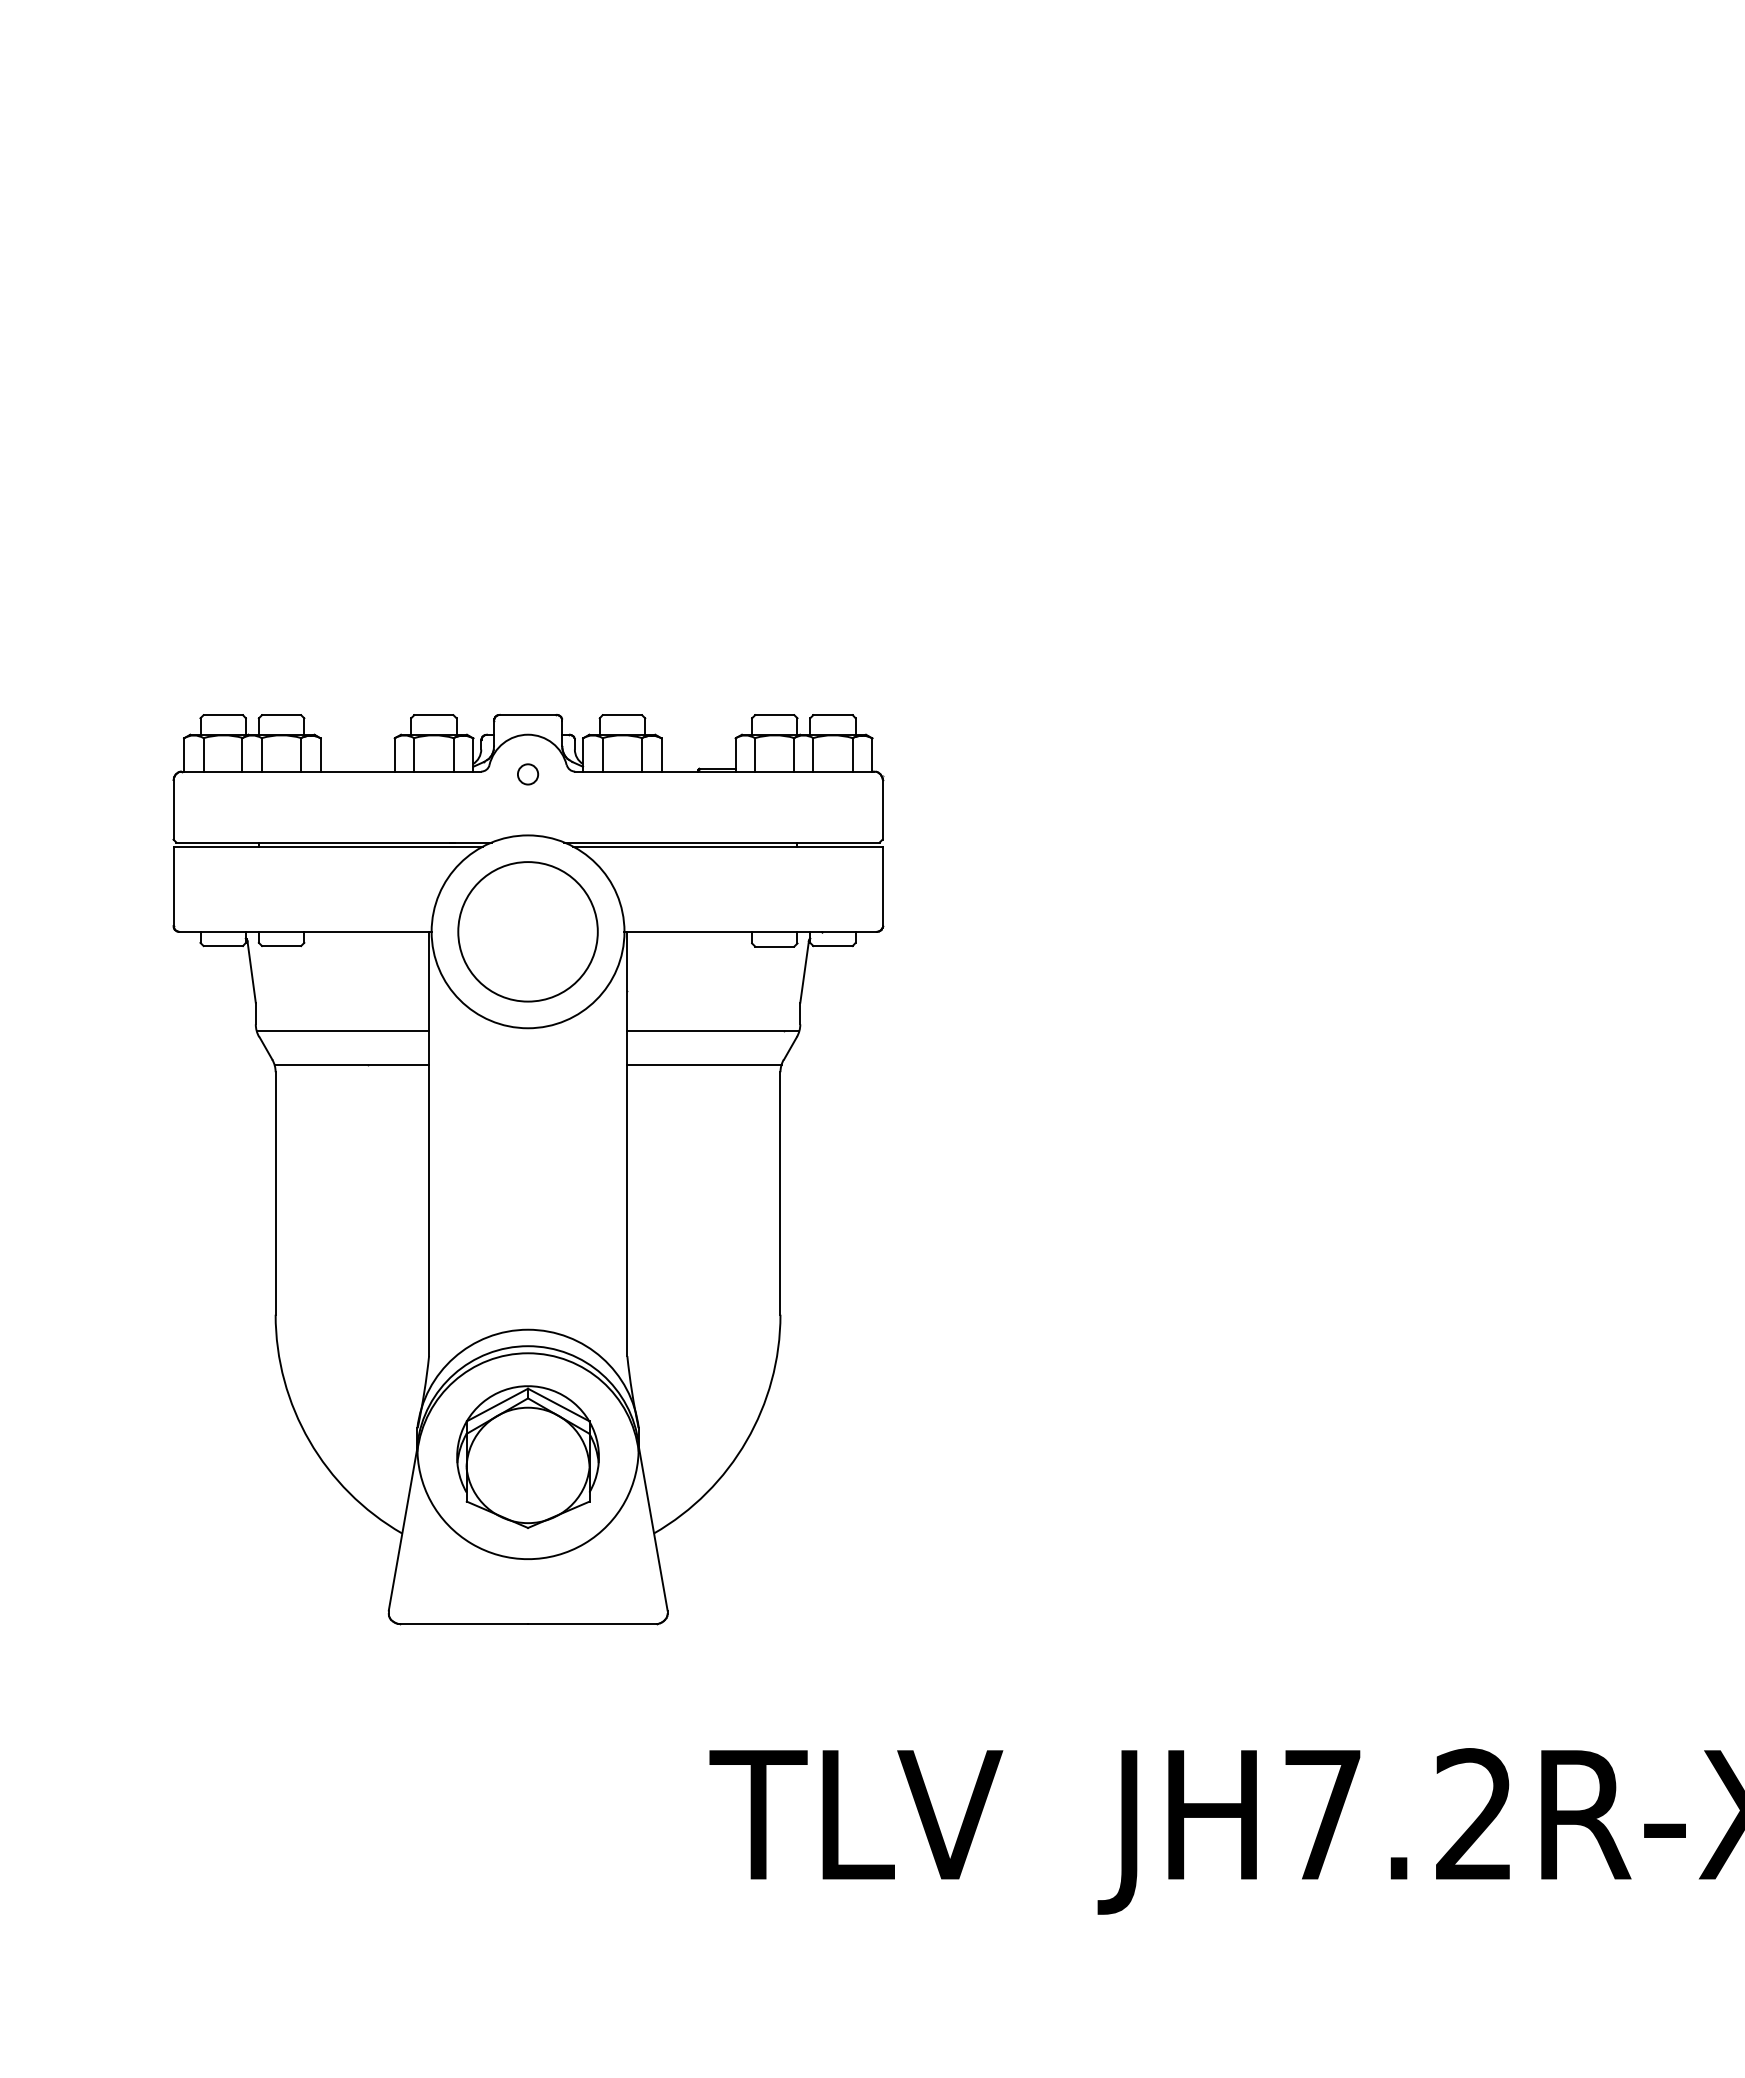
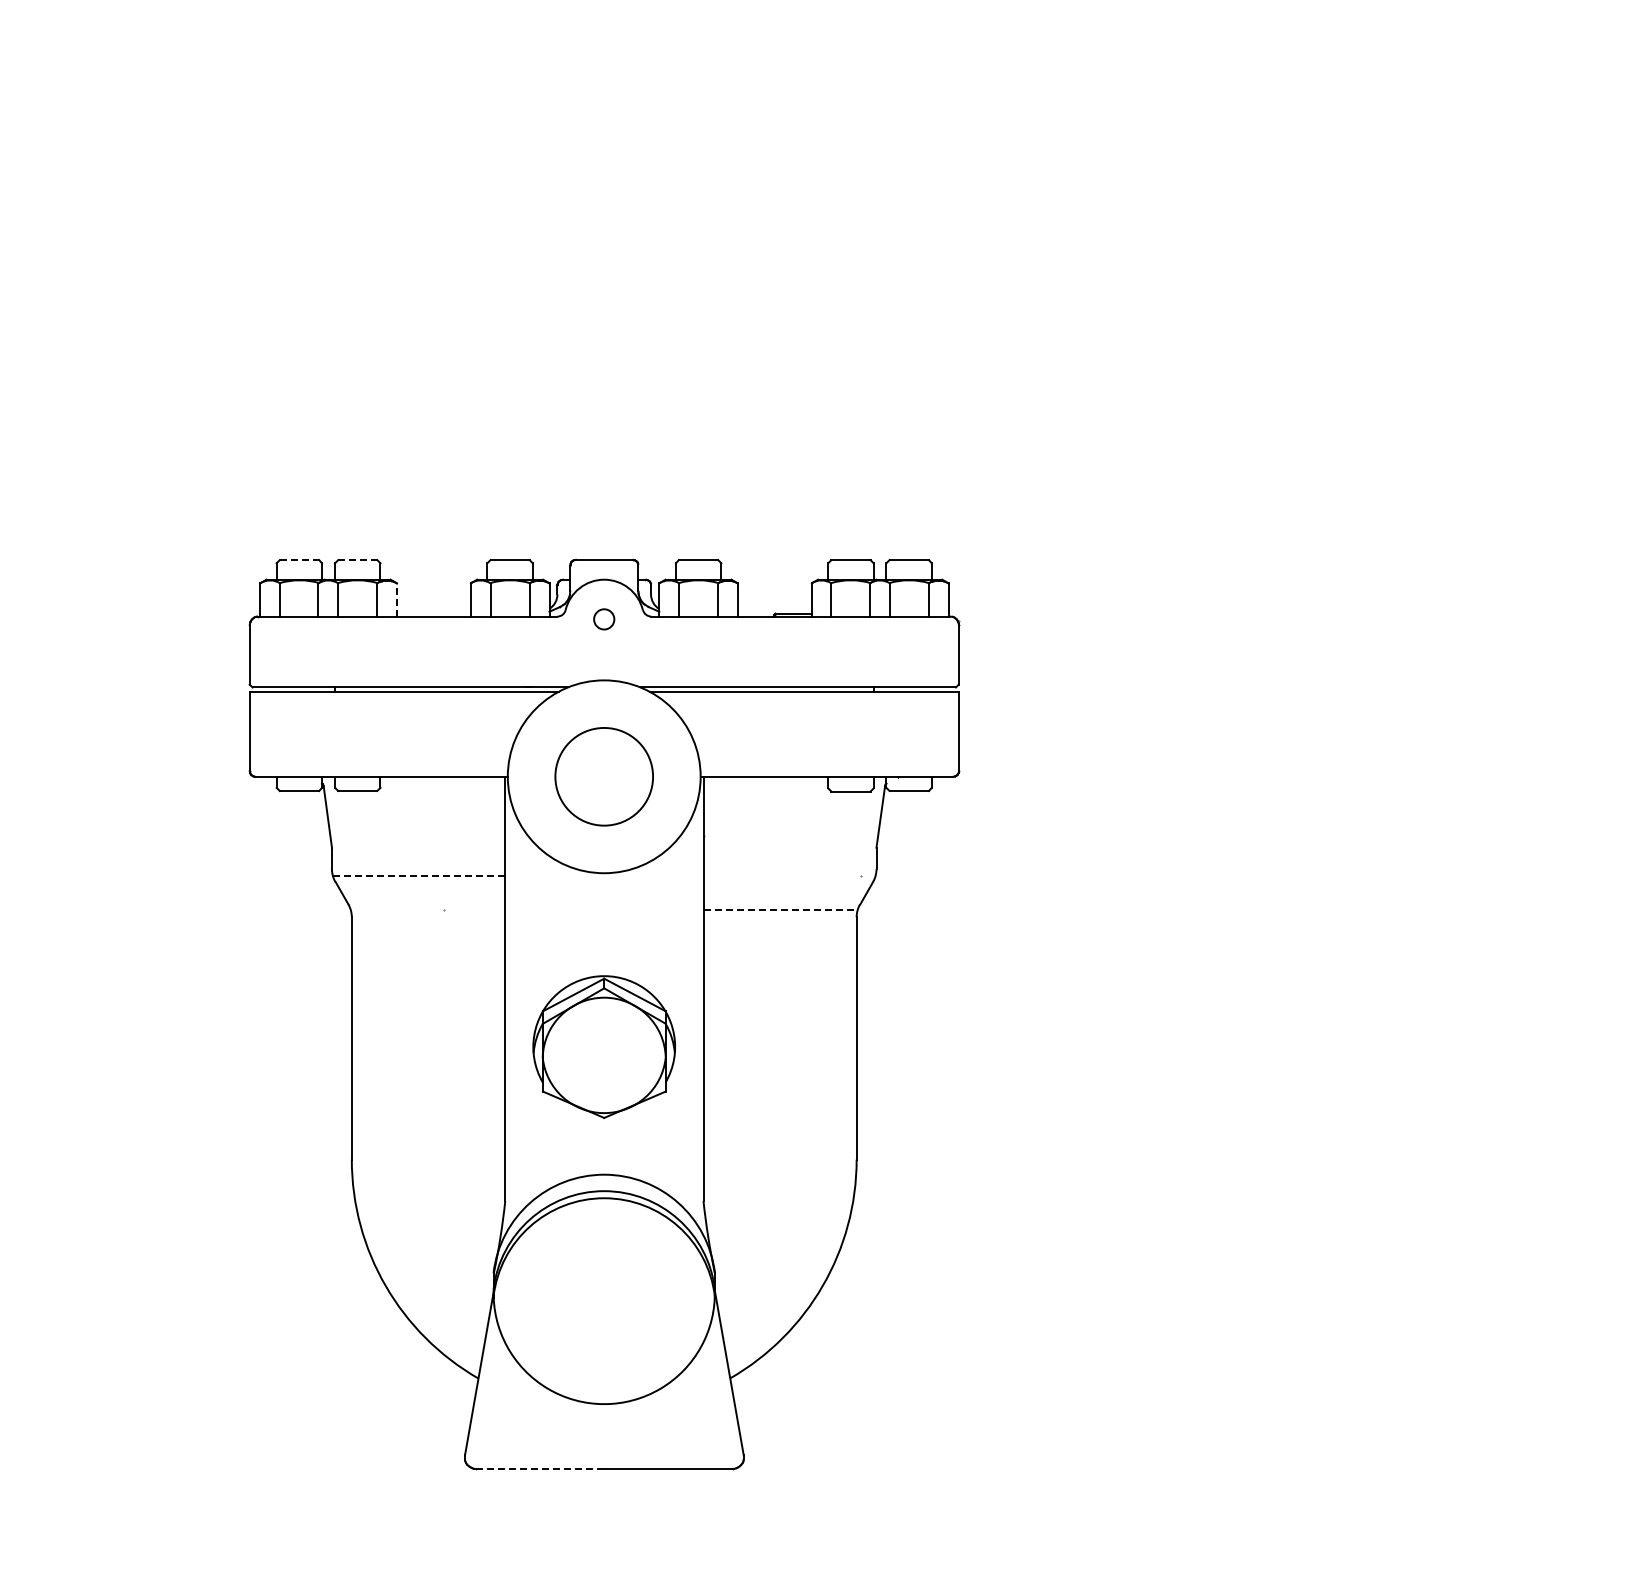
line: (223, 715) -> (299, 560), solid -> dashed
line: (281, 715) -> (357, 560), solid -> dashed
line: (320, 755) -> (396, 600), solid -> dashed
circle: (527, 931) -> (603, 776), size x0.7
line: (342, 1031) -> (418, 876), solid -> dashed
line: (713, 1031) -> (789, 876), removed
line: (351, 1065) -> (427, 910), removed
line: (704, 1065) -> (780, 910), solid -> dashed
part: (527, 1456) -> (603, 1046), moved
line: (463, 1623) -> (539, 1468), solid -> dashed

